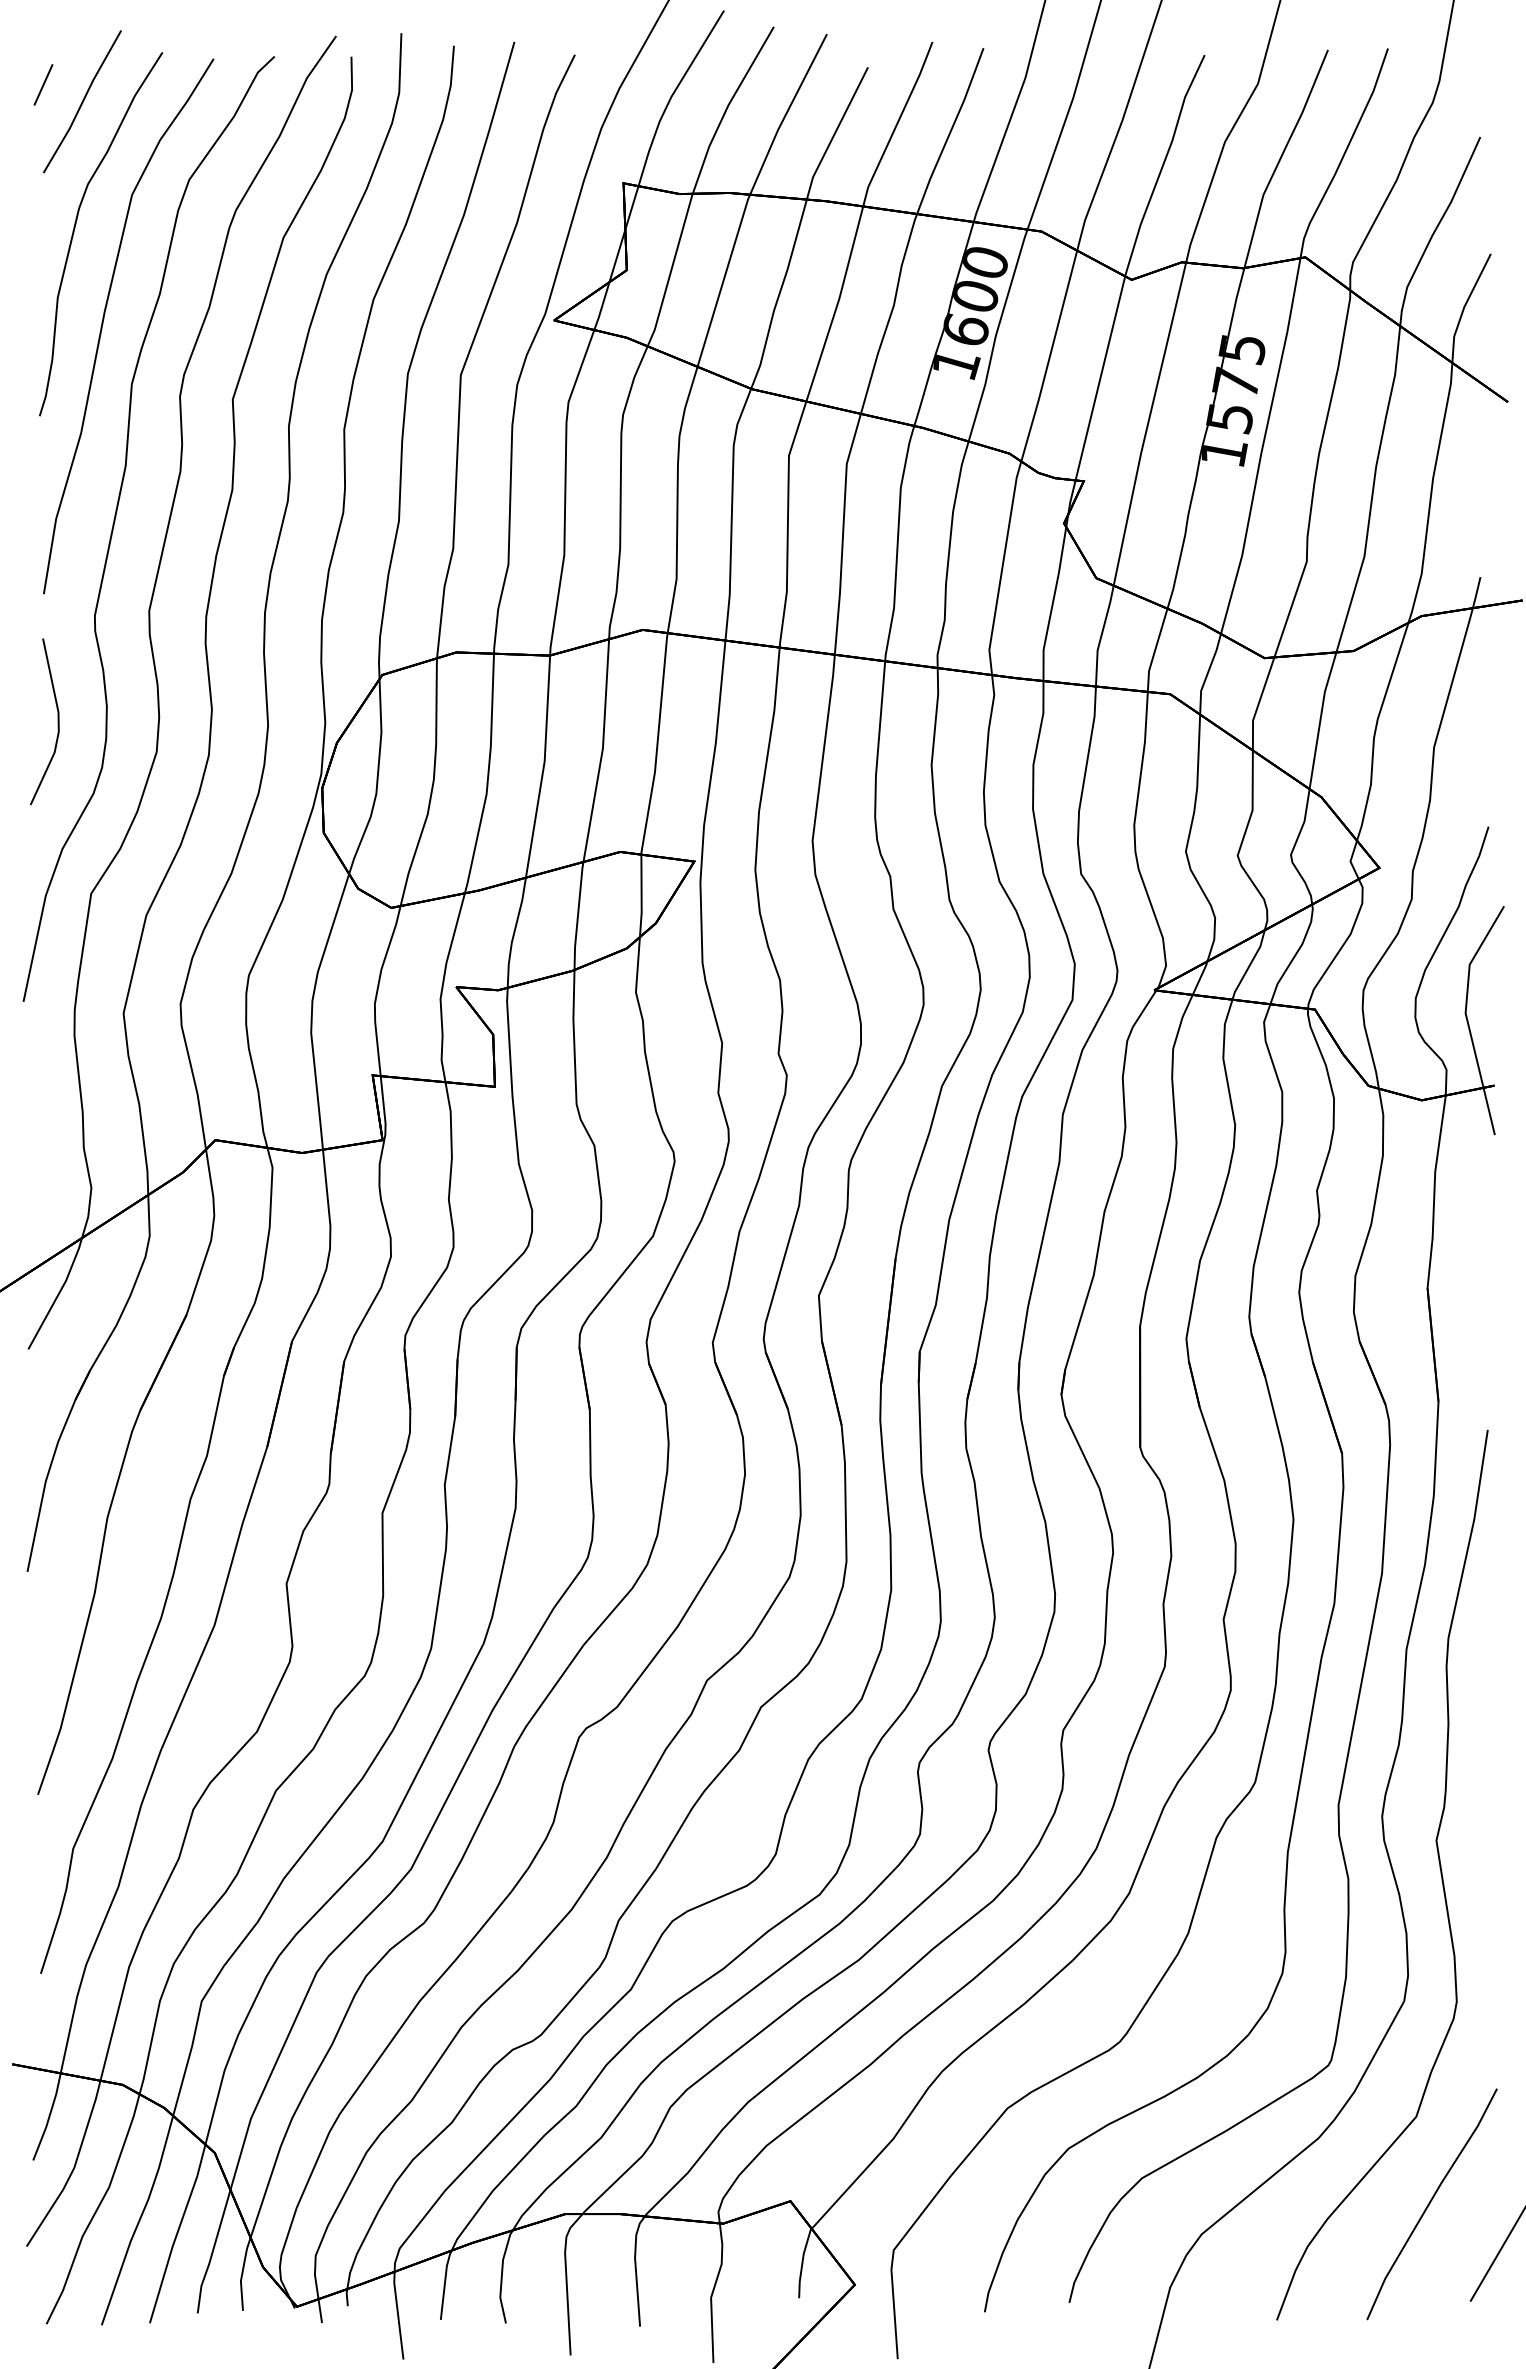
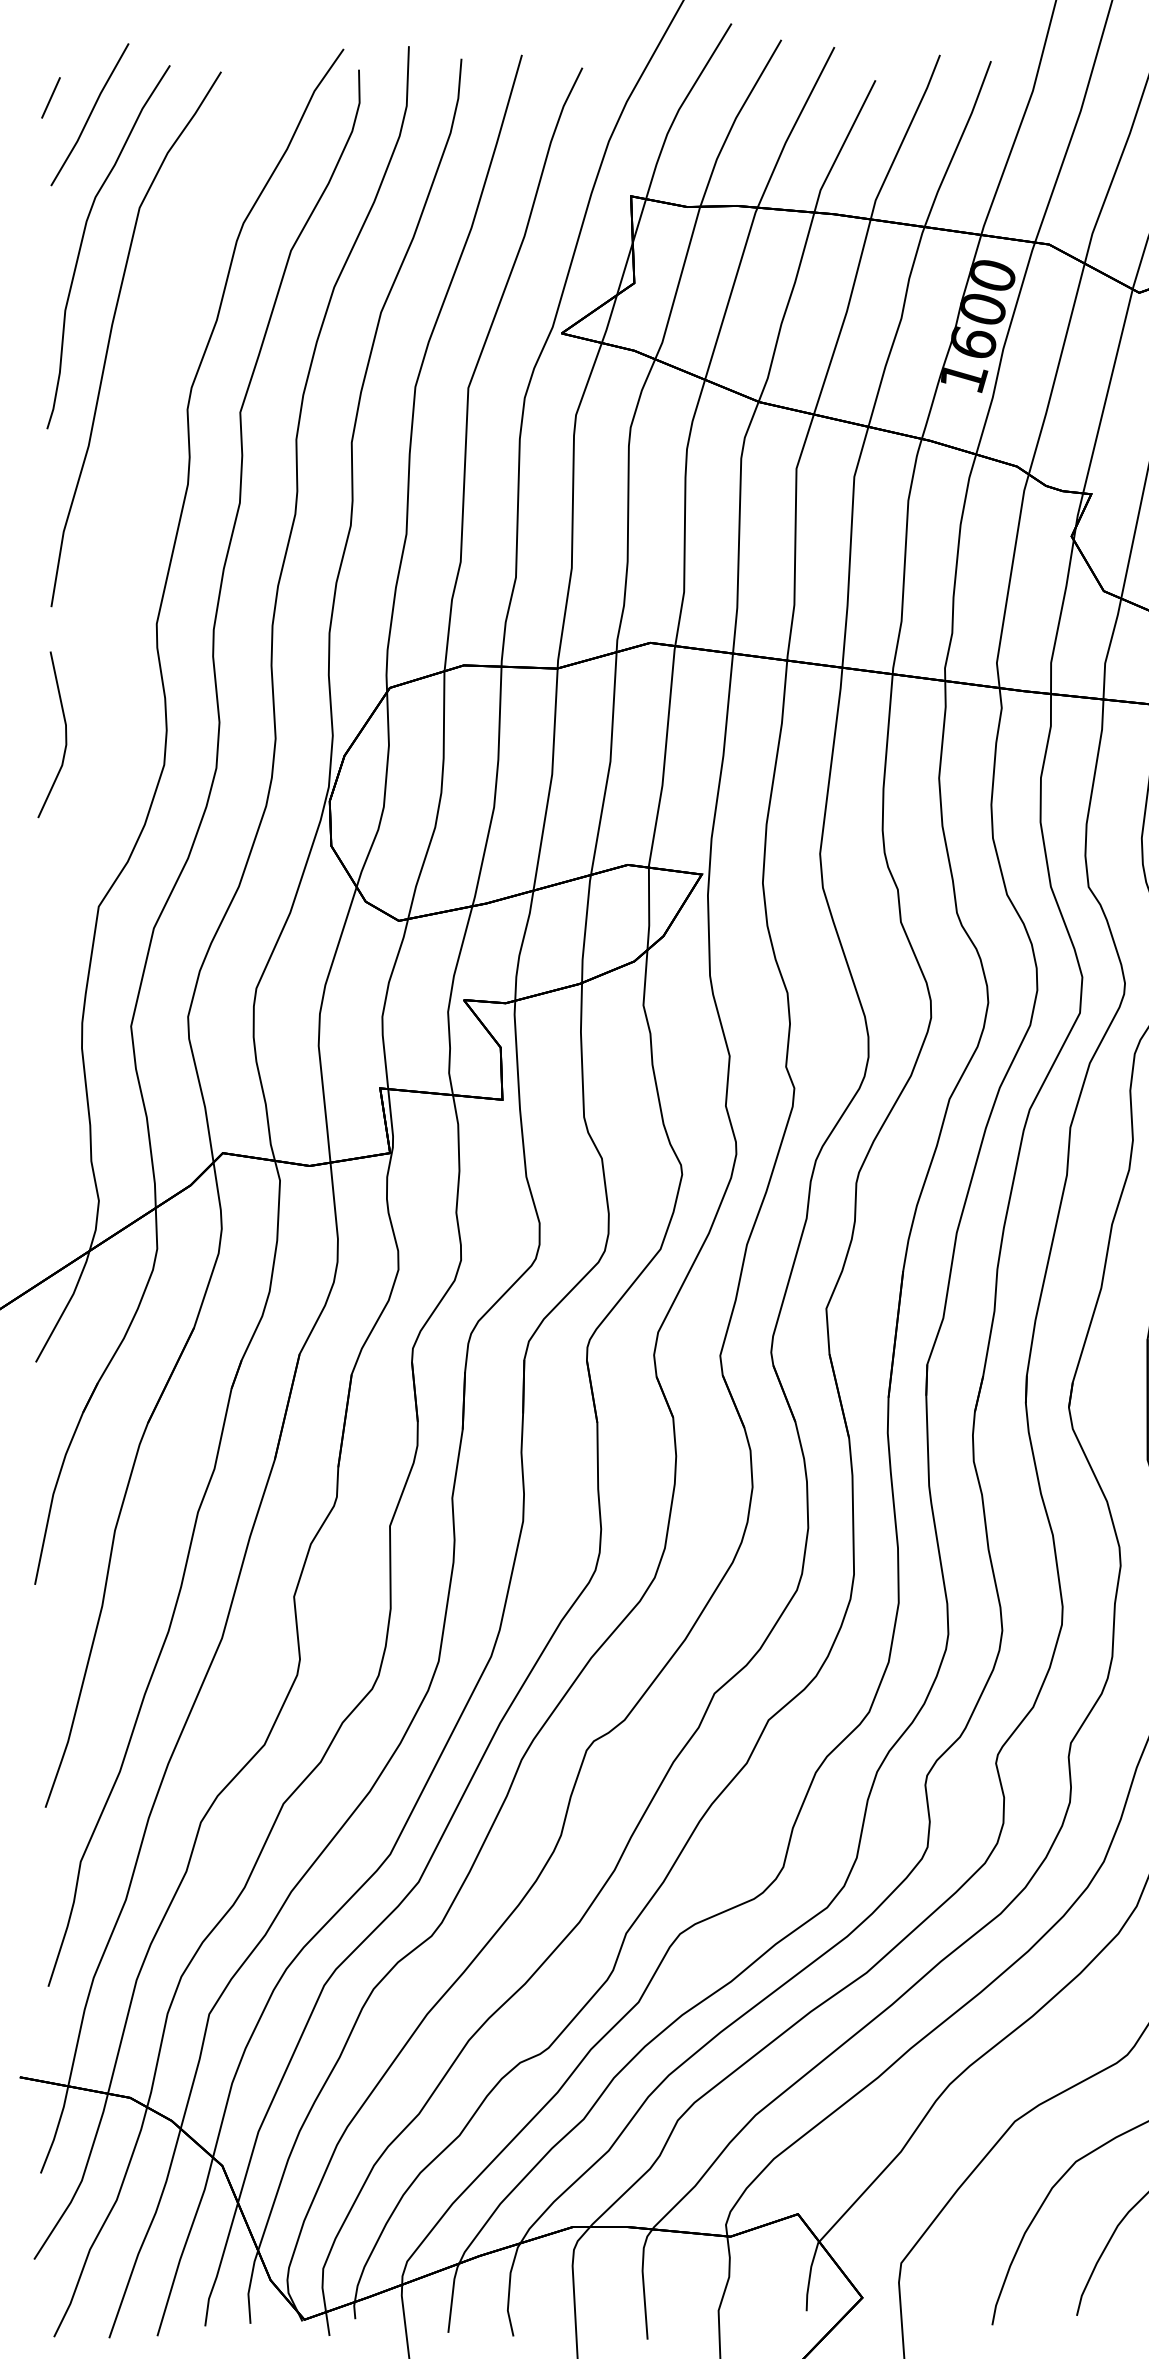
curve: (115, 521) -> (123, 534), removed

